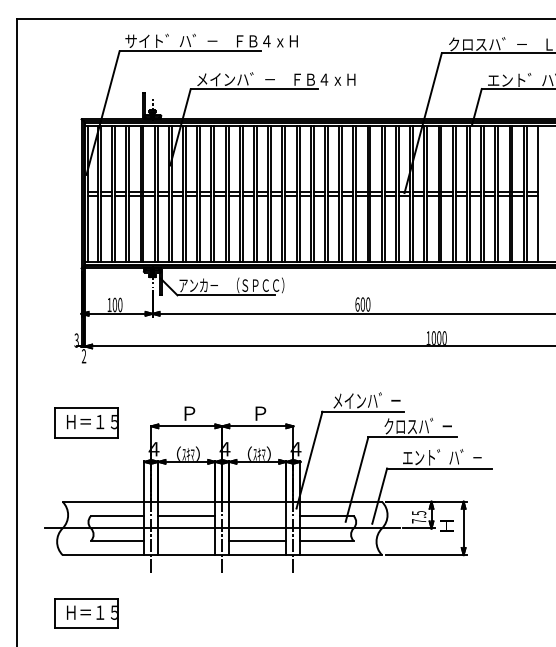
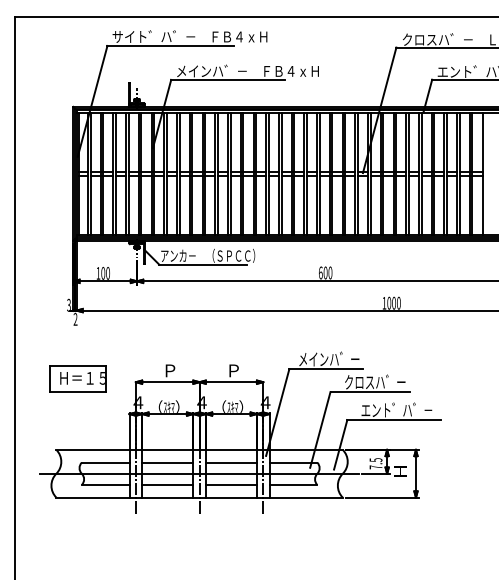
line: (256, 515) -> (230, 462), added
line: (186, 540) -> (167, 484), added
part: (86, 612) -> (77, 549), removed

